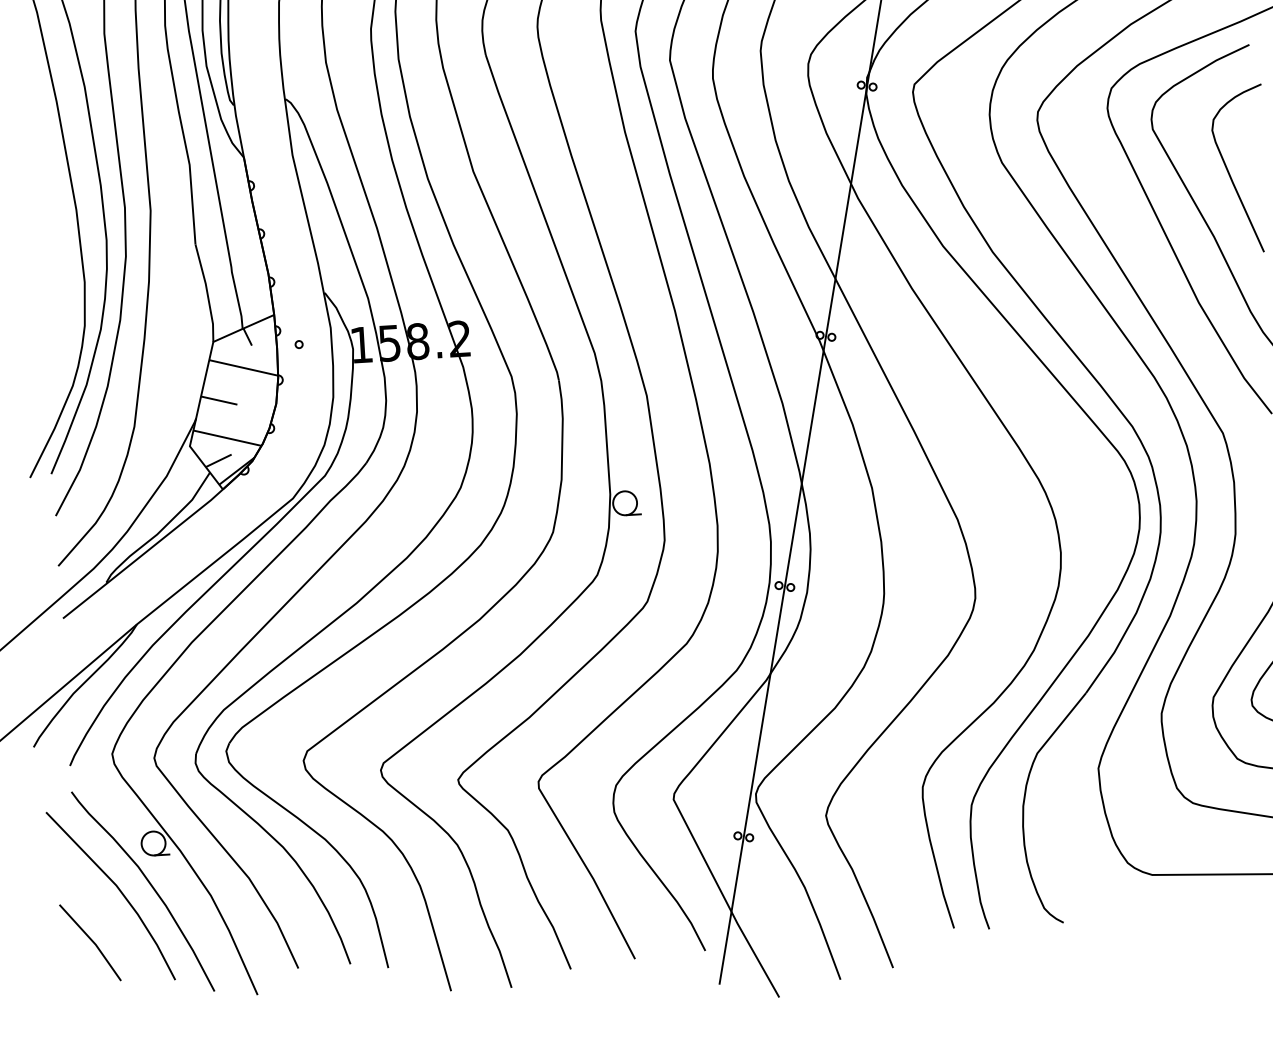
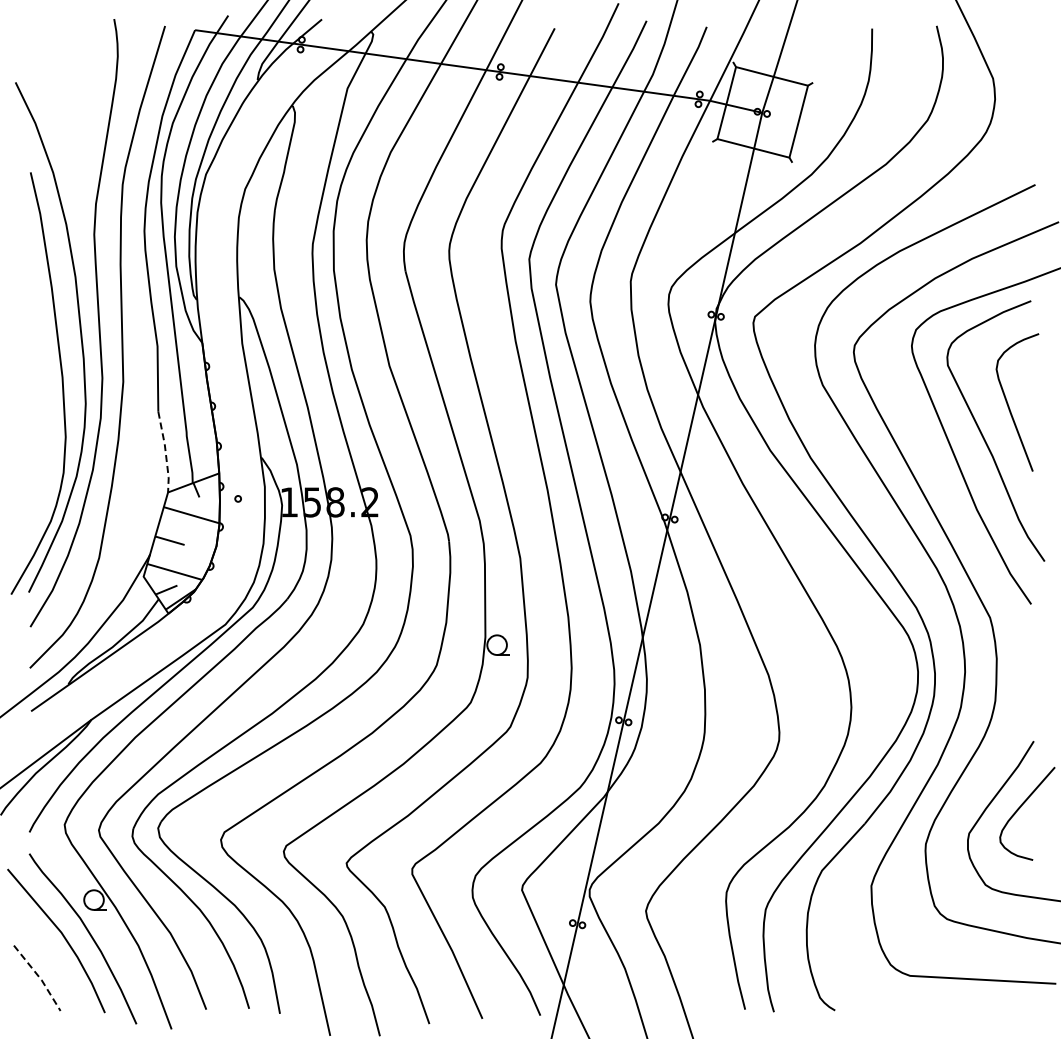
line: (207, 293) -> (165, 452), solid -> dashed
line: (92, 941) -> (39, 977), solid -> dashed

